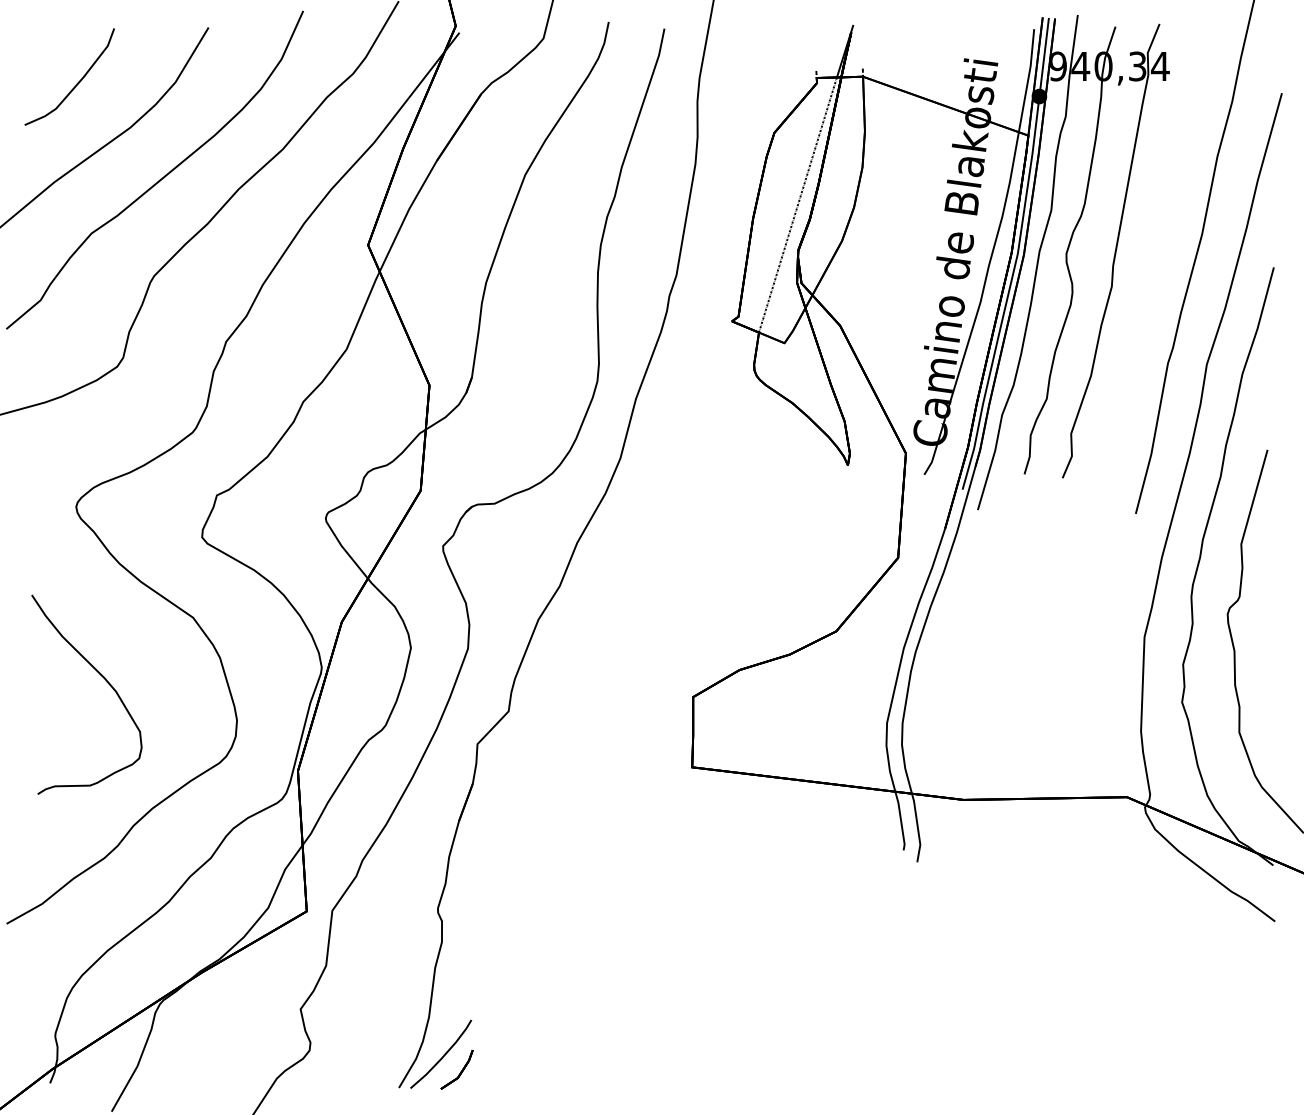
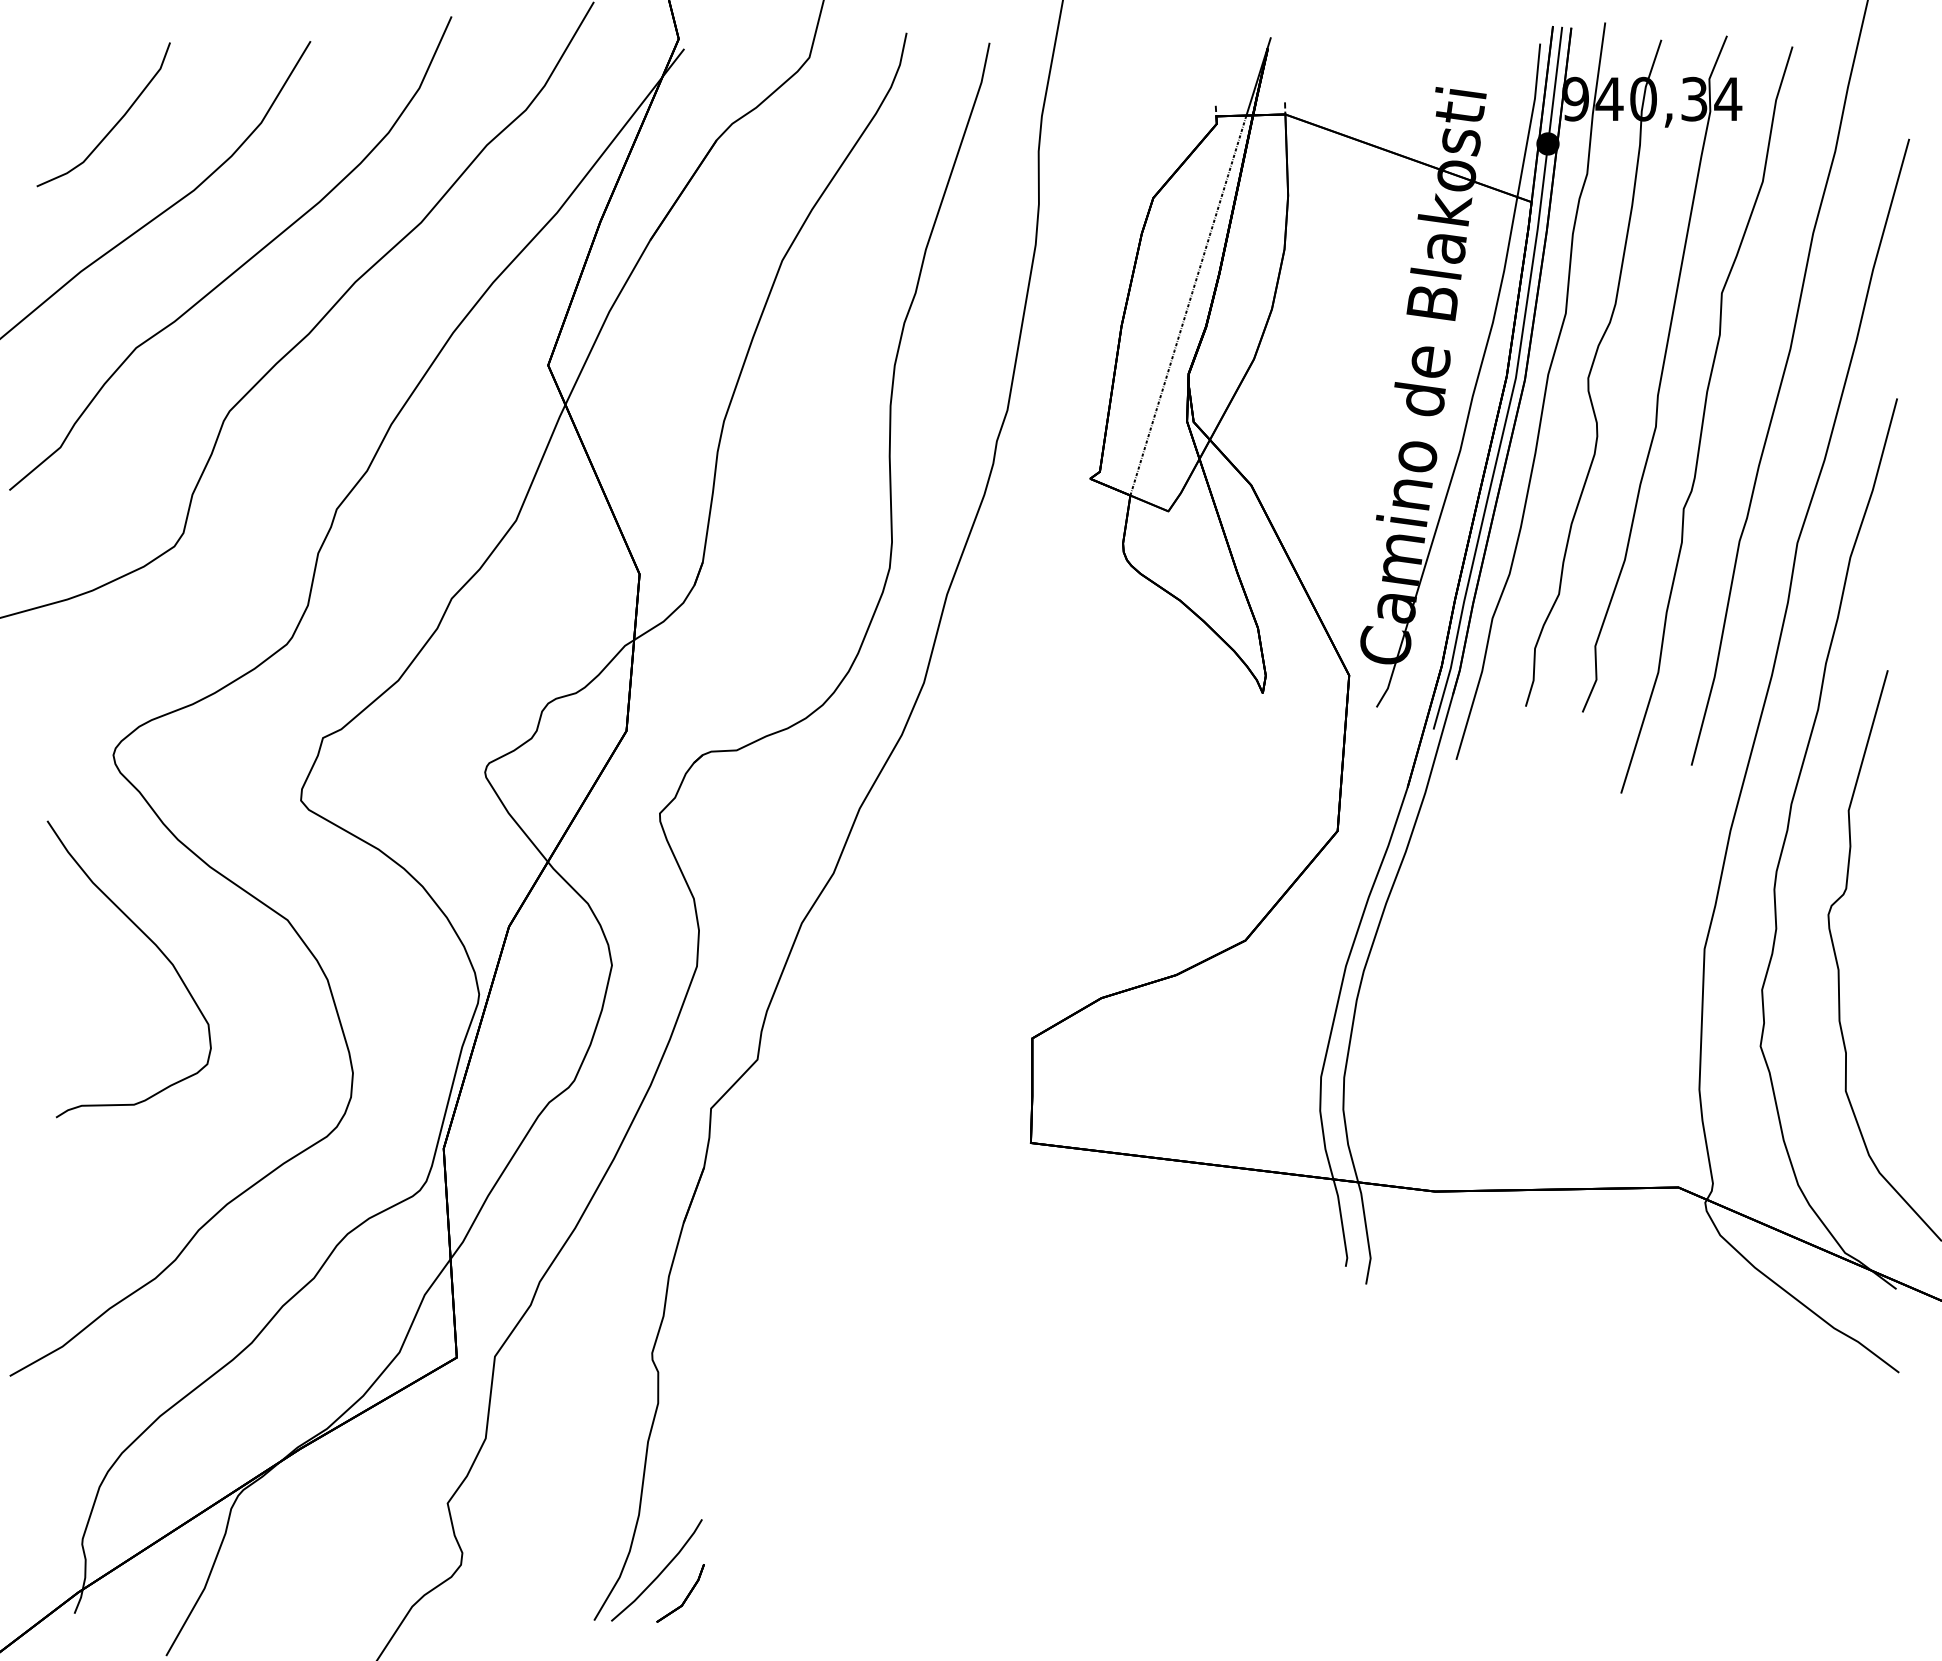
part: (1145, 281) -> (1706, 419), added
curve: (102, 677) -> (152, 943), moved

